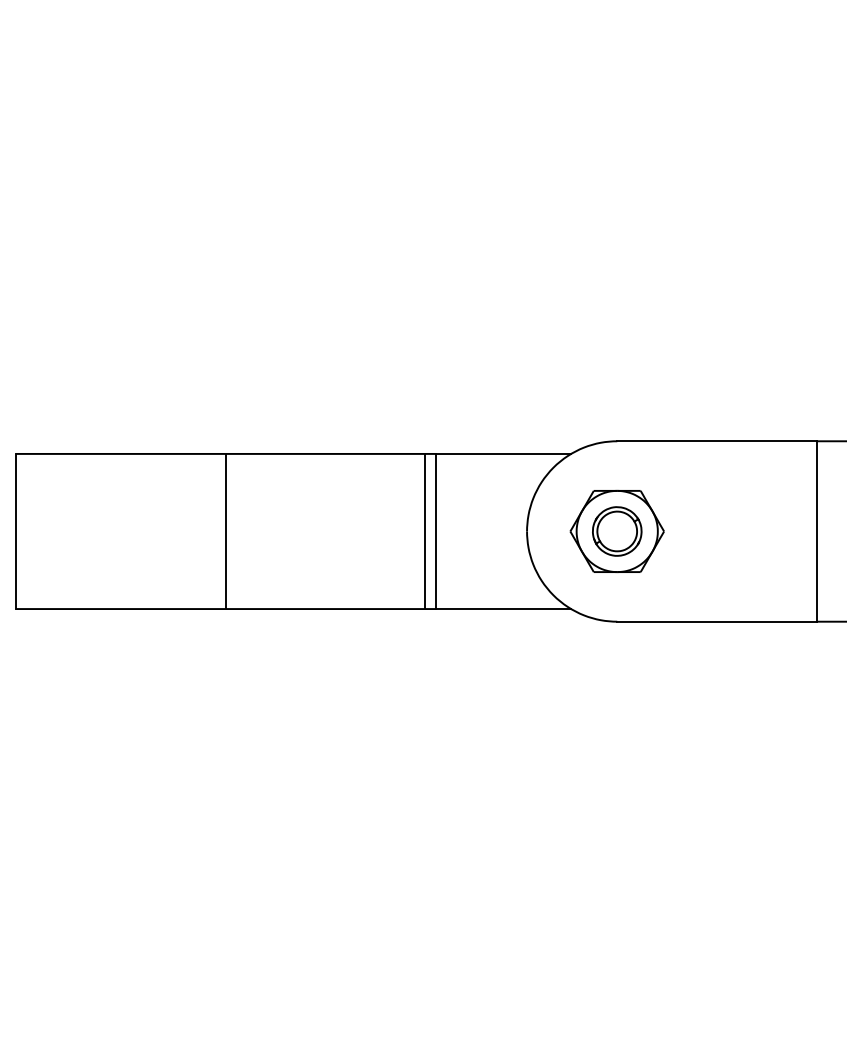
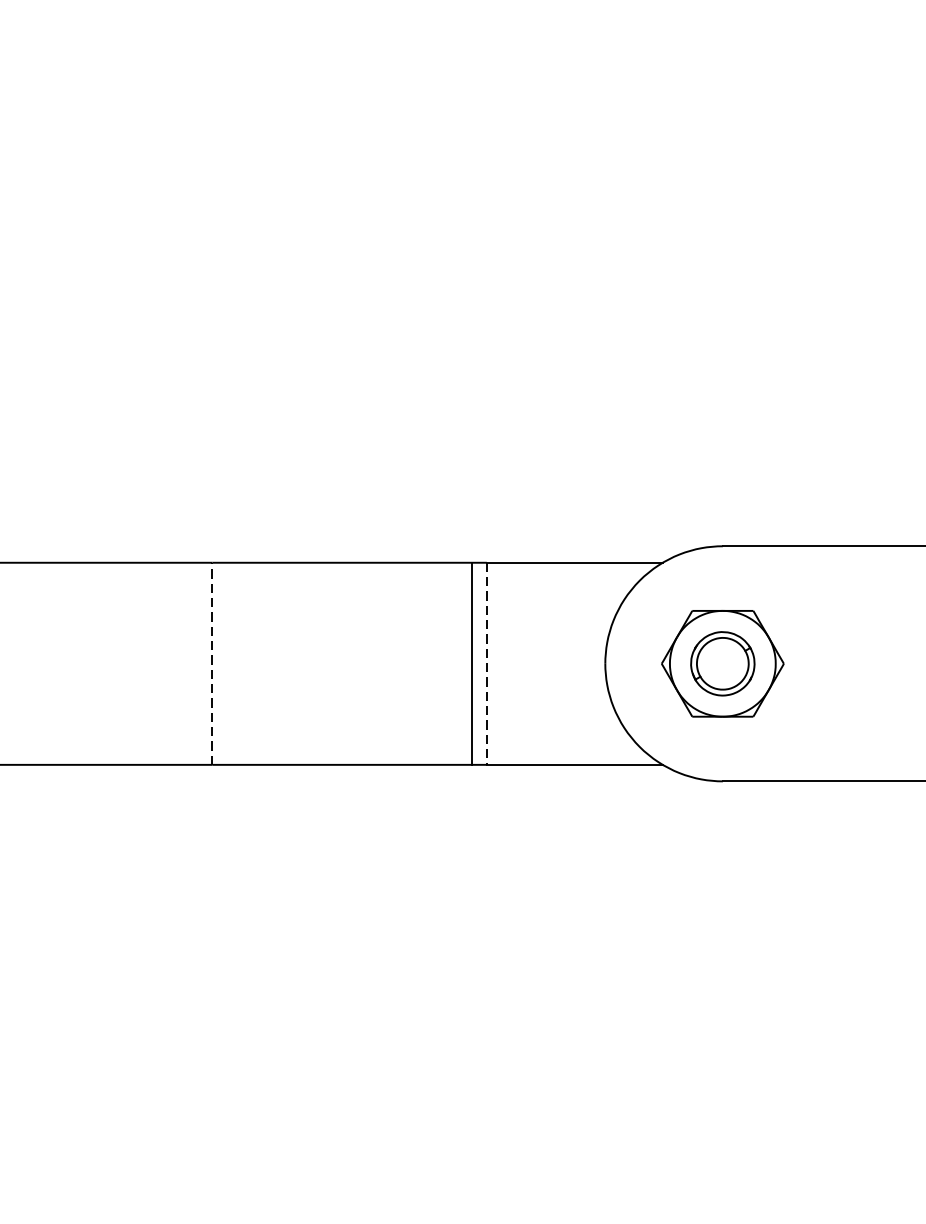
line: (225, 531) -> (212, 663), solid -> dashed
line: (436, 531) -> (487, 663), solid -> dashed

